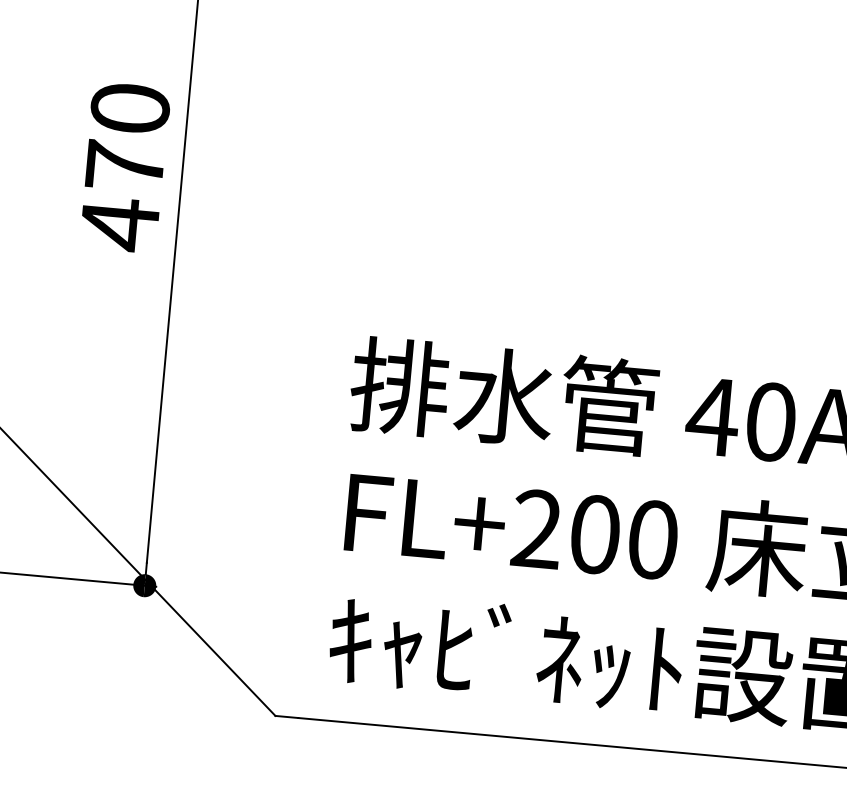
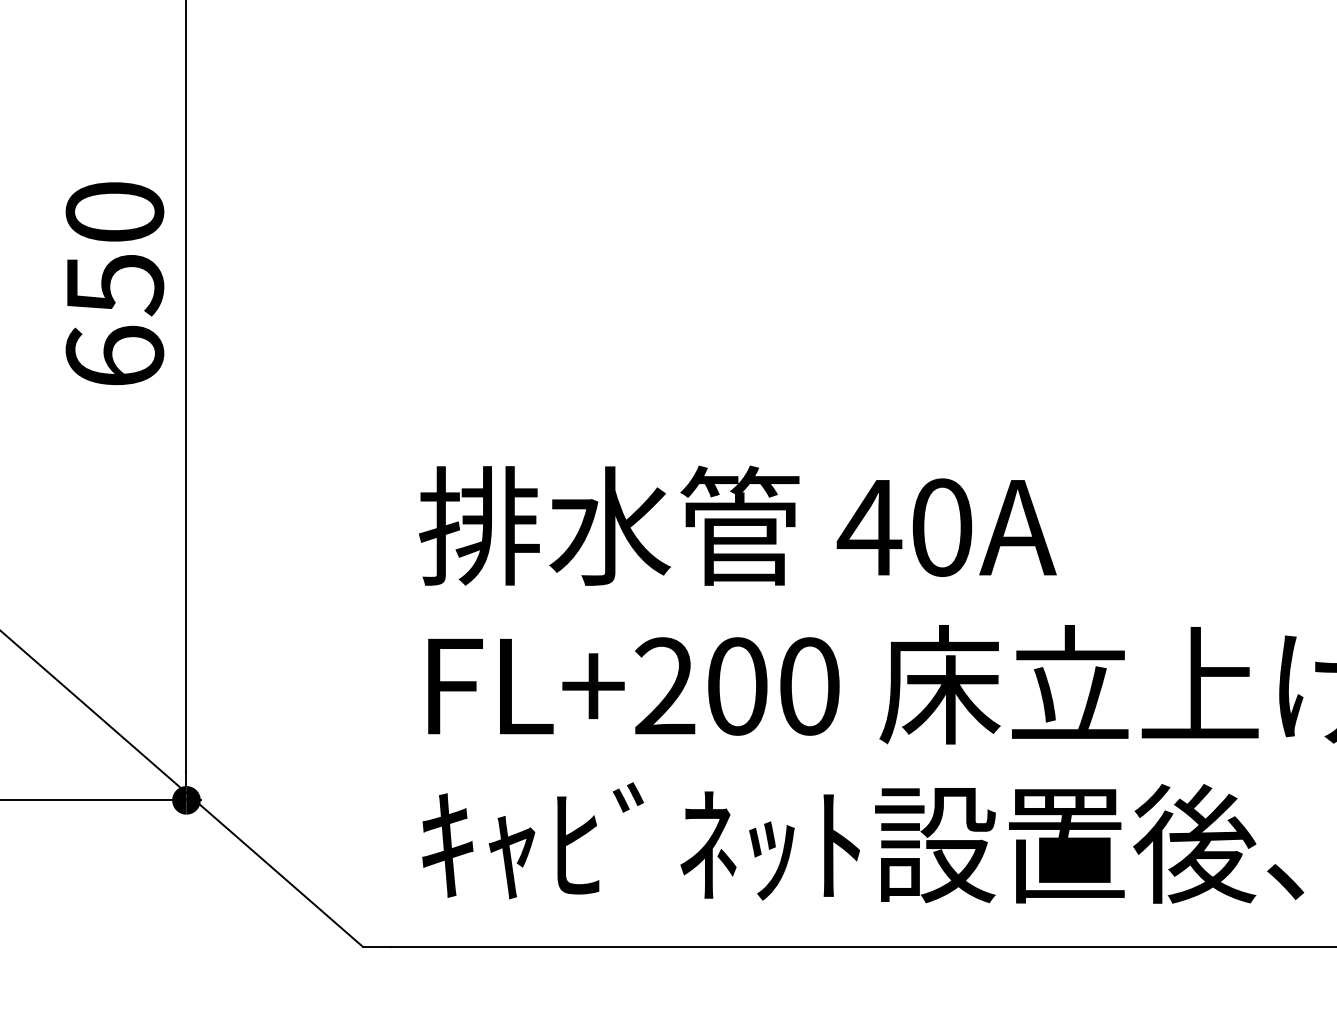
text: (121, 196) -> (114, 321), 470 -> 650

